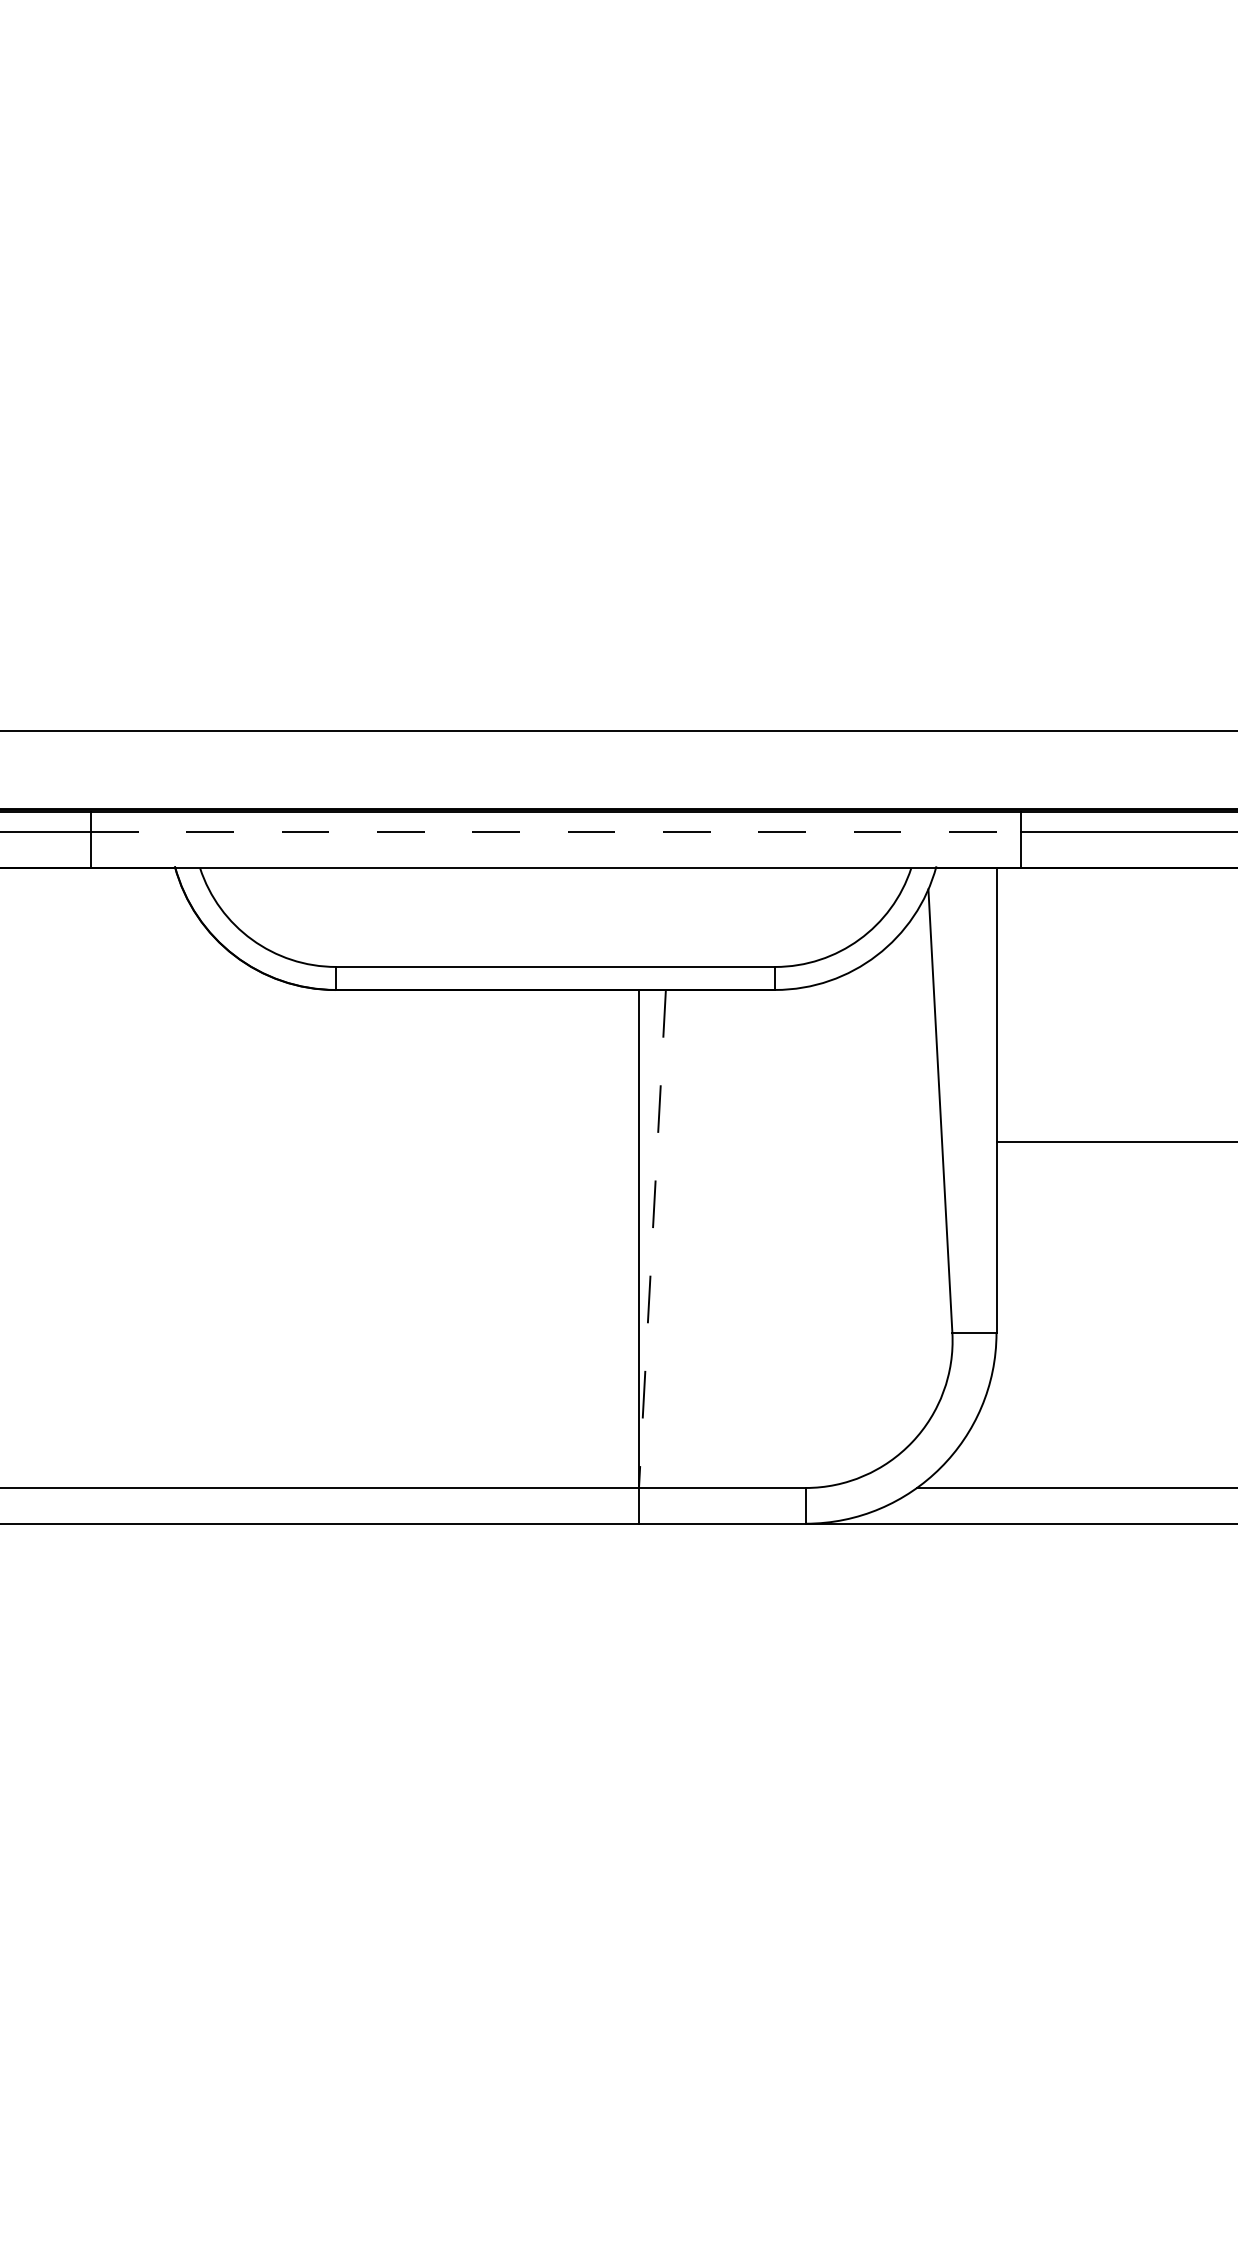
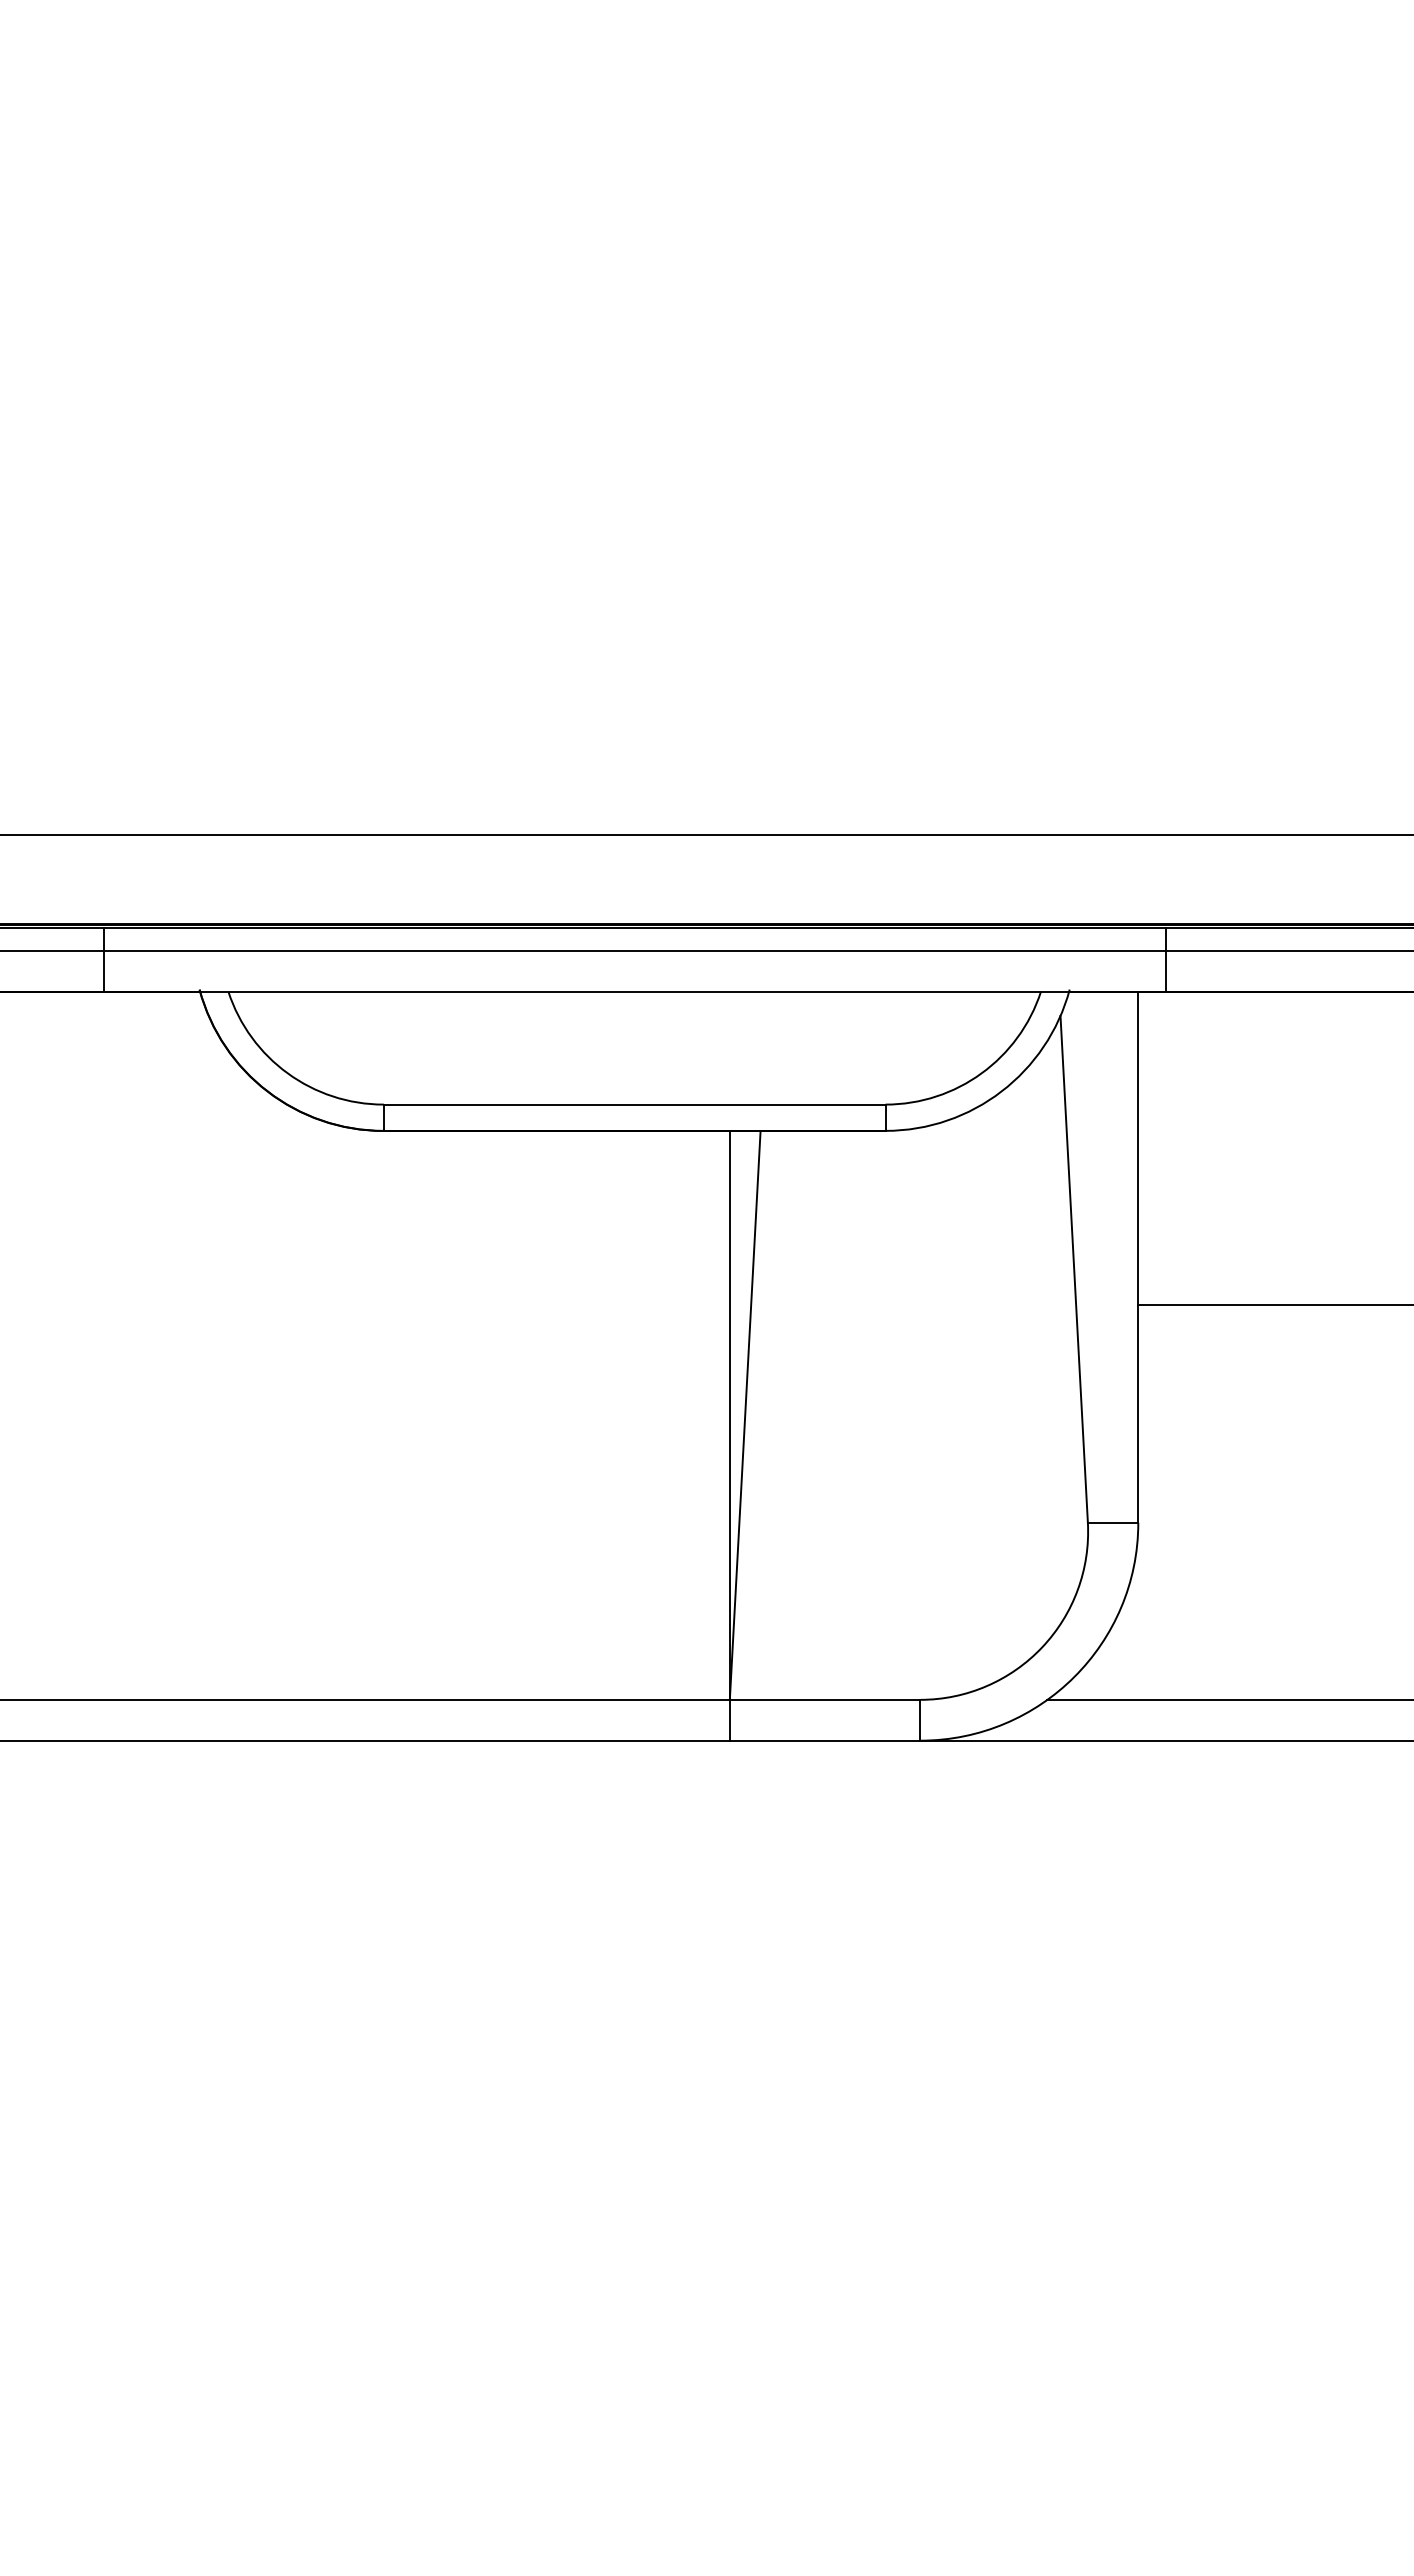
line: (555, 832) -> (634, 950), dashed -> solid
line: (652, 1239) -> (745, 1415), dashed -> solid

